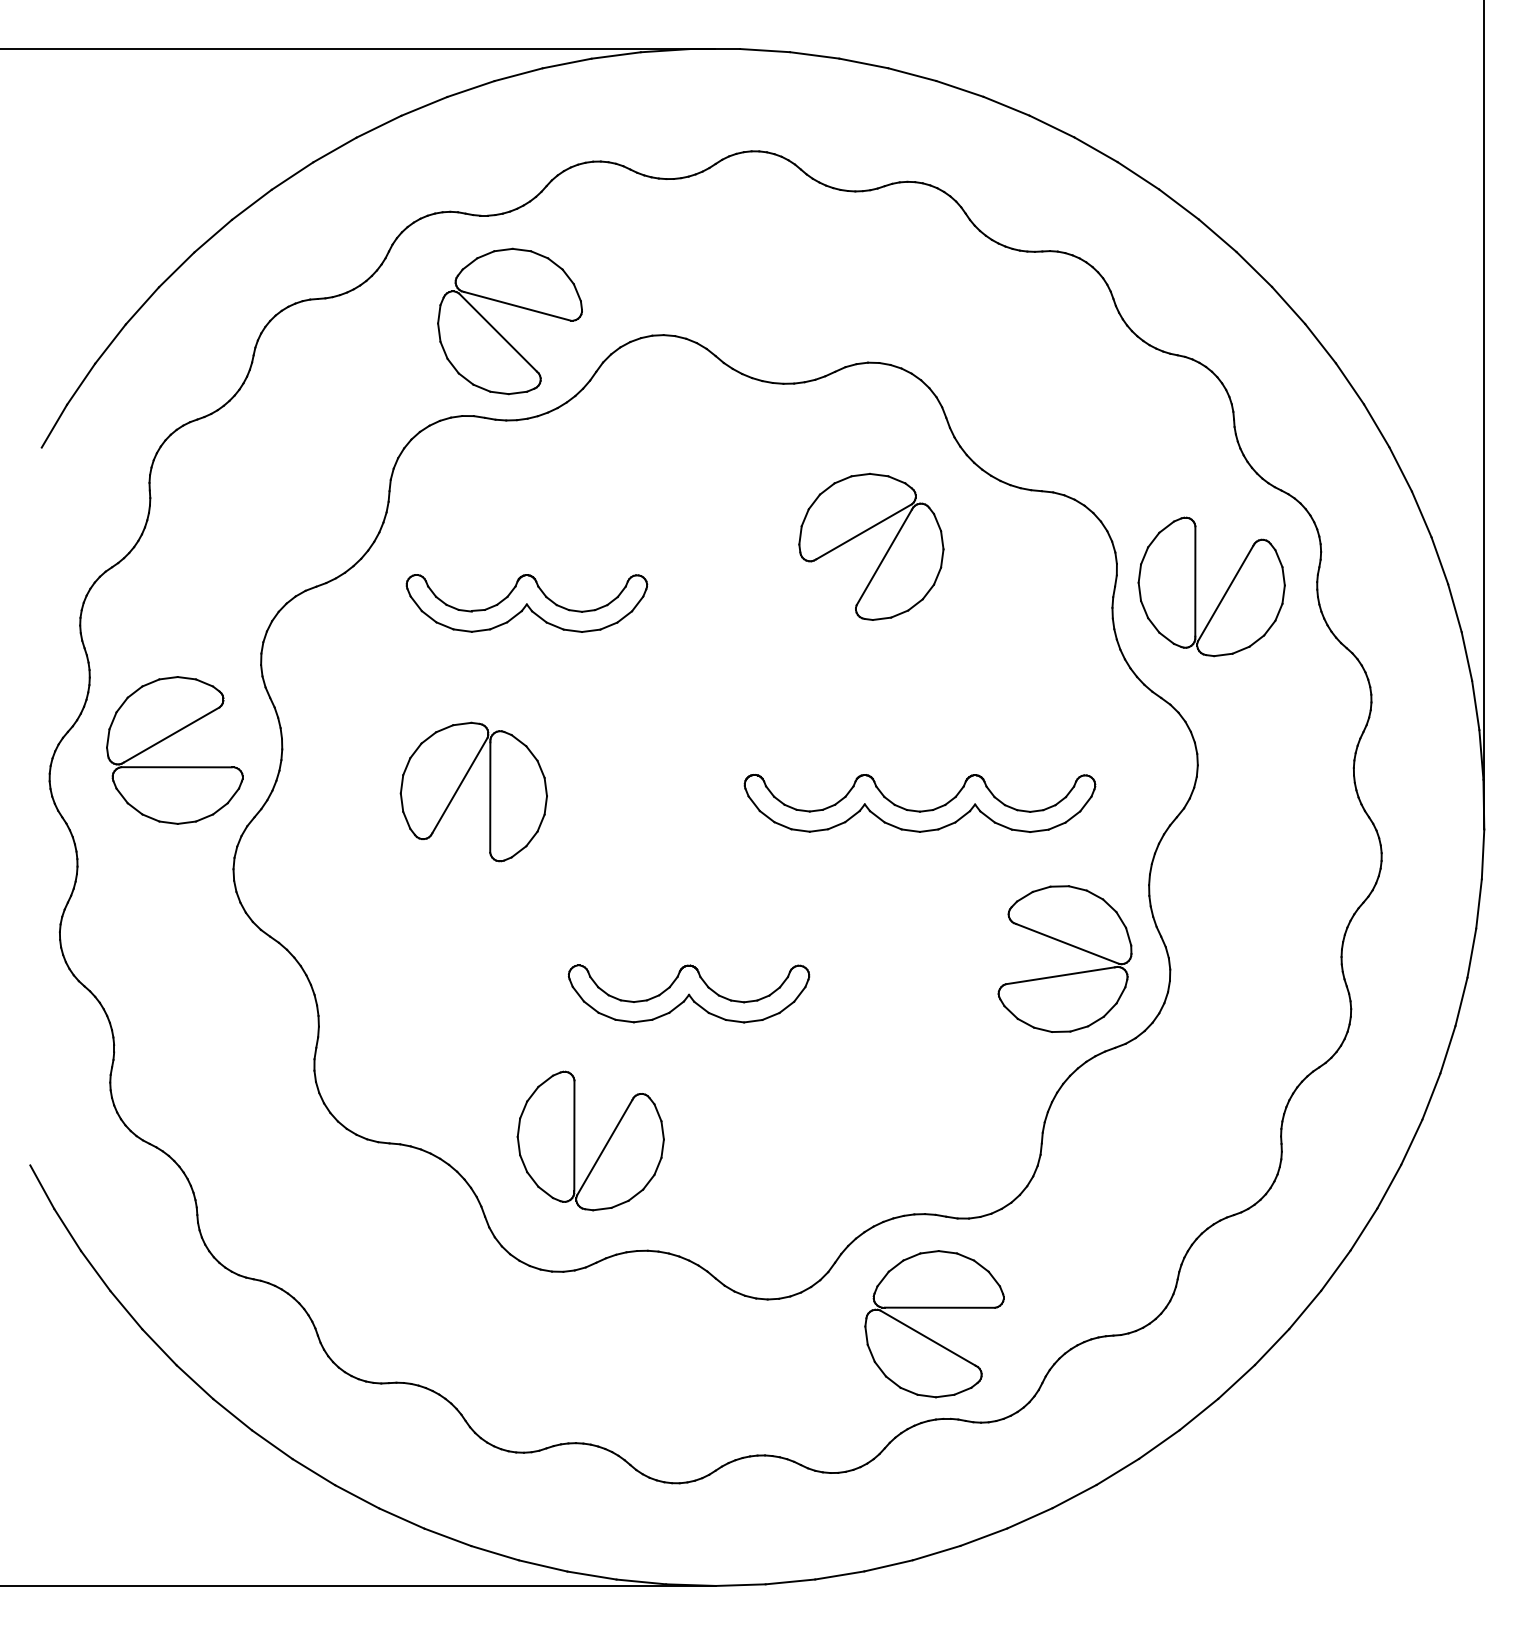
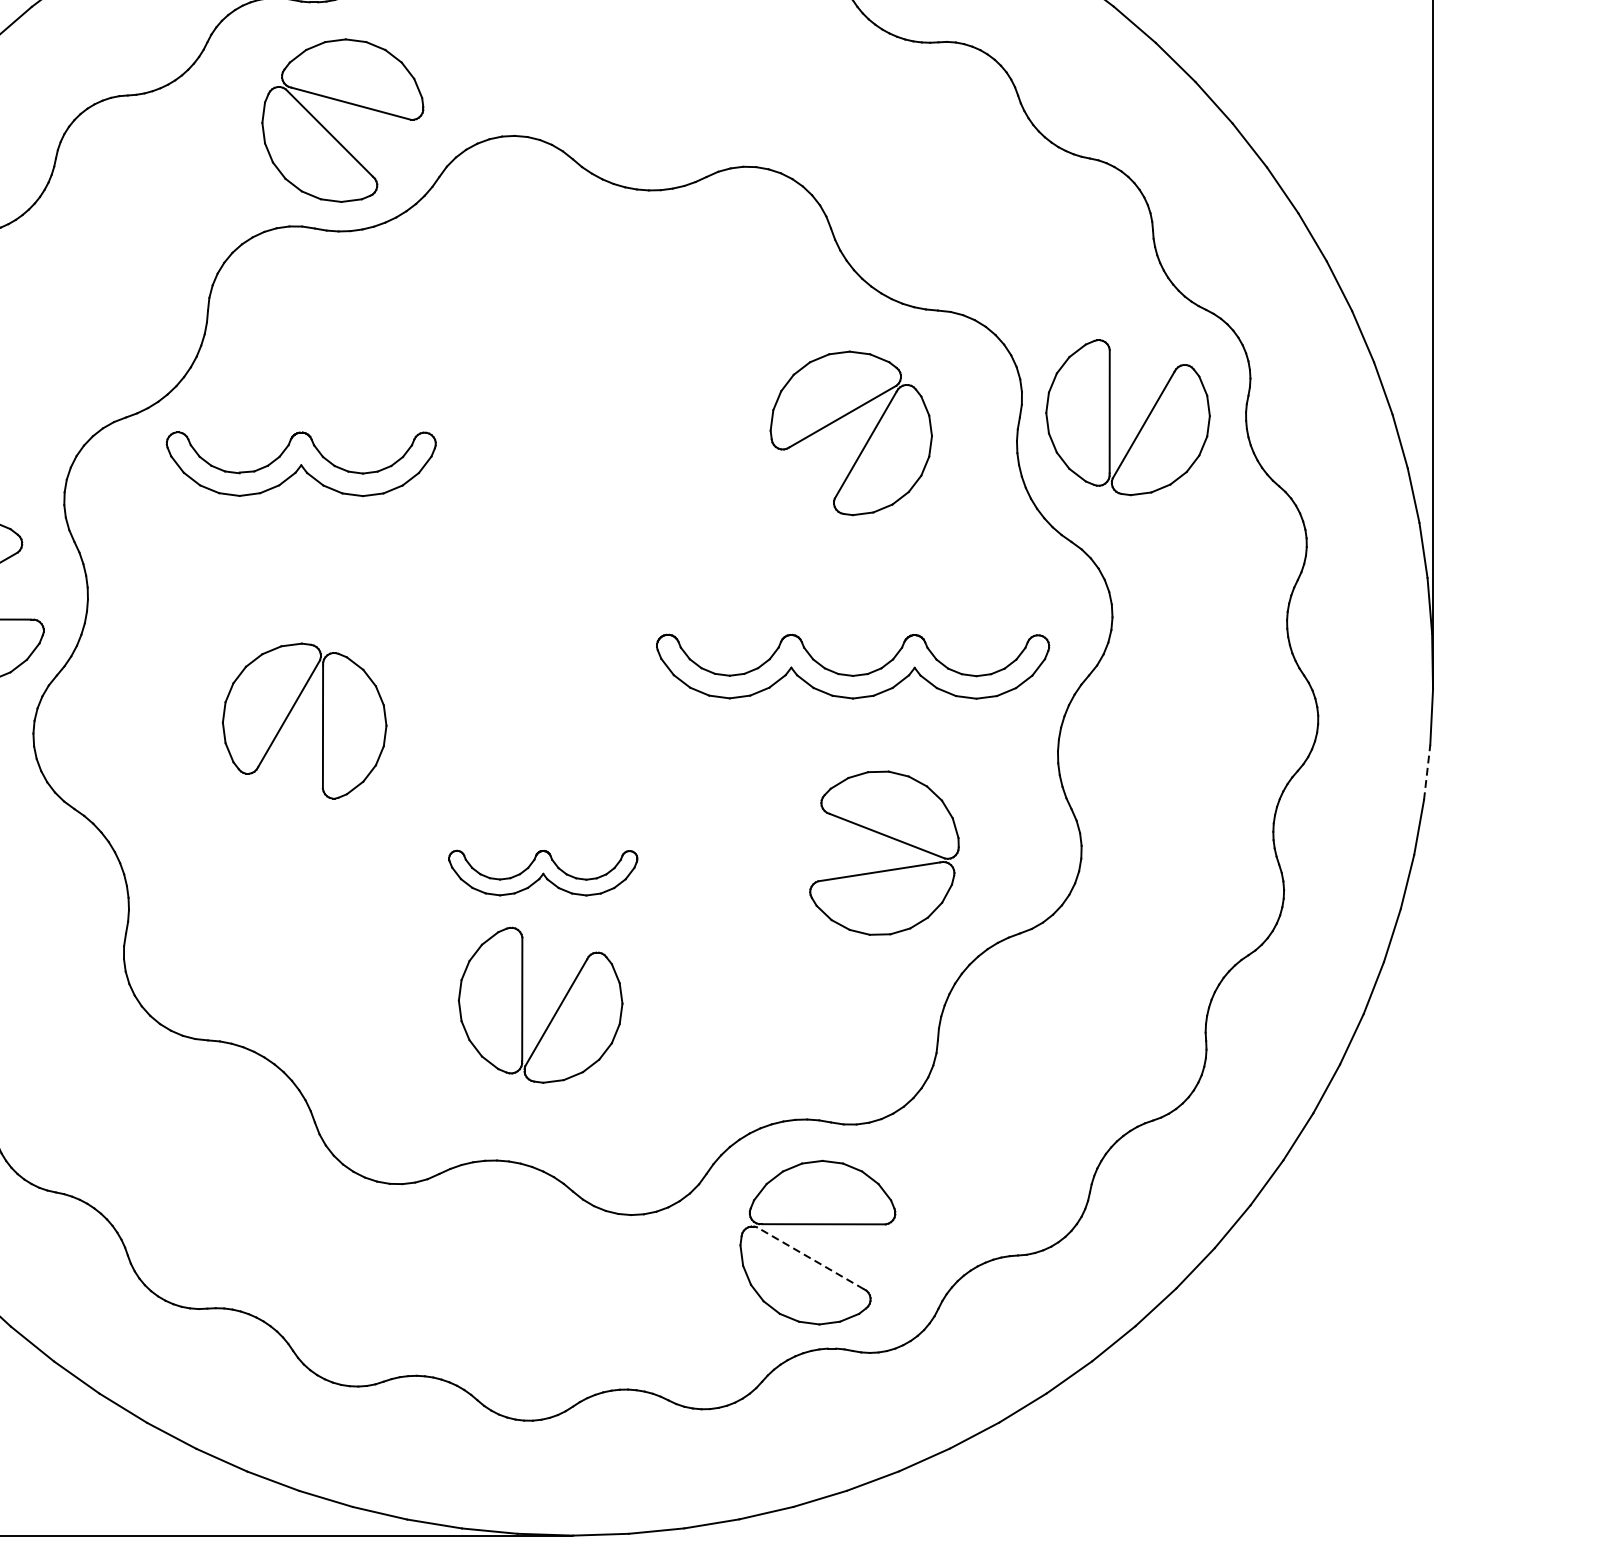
part: (865, 532) -> (844, 417), moved
part: (526, 603) -> (300, 464), moved
part: (461, 785) -> (290, 713), moved
part: (919, 810) -> (852, 674), moved
line: (1479, 903) -> (1427, 771), solid -> dashed
part: (1068, 945) -> (888, 837), moved
part: (689, 993) -> (543, 872), size x0.7
part: (603, 1147) -> (554, 1012), moved
line: (927, 1337) -> (809, 1257), solid -> dashed

